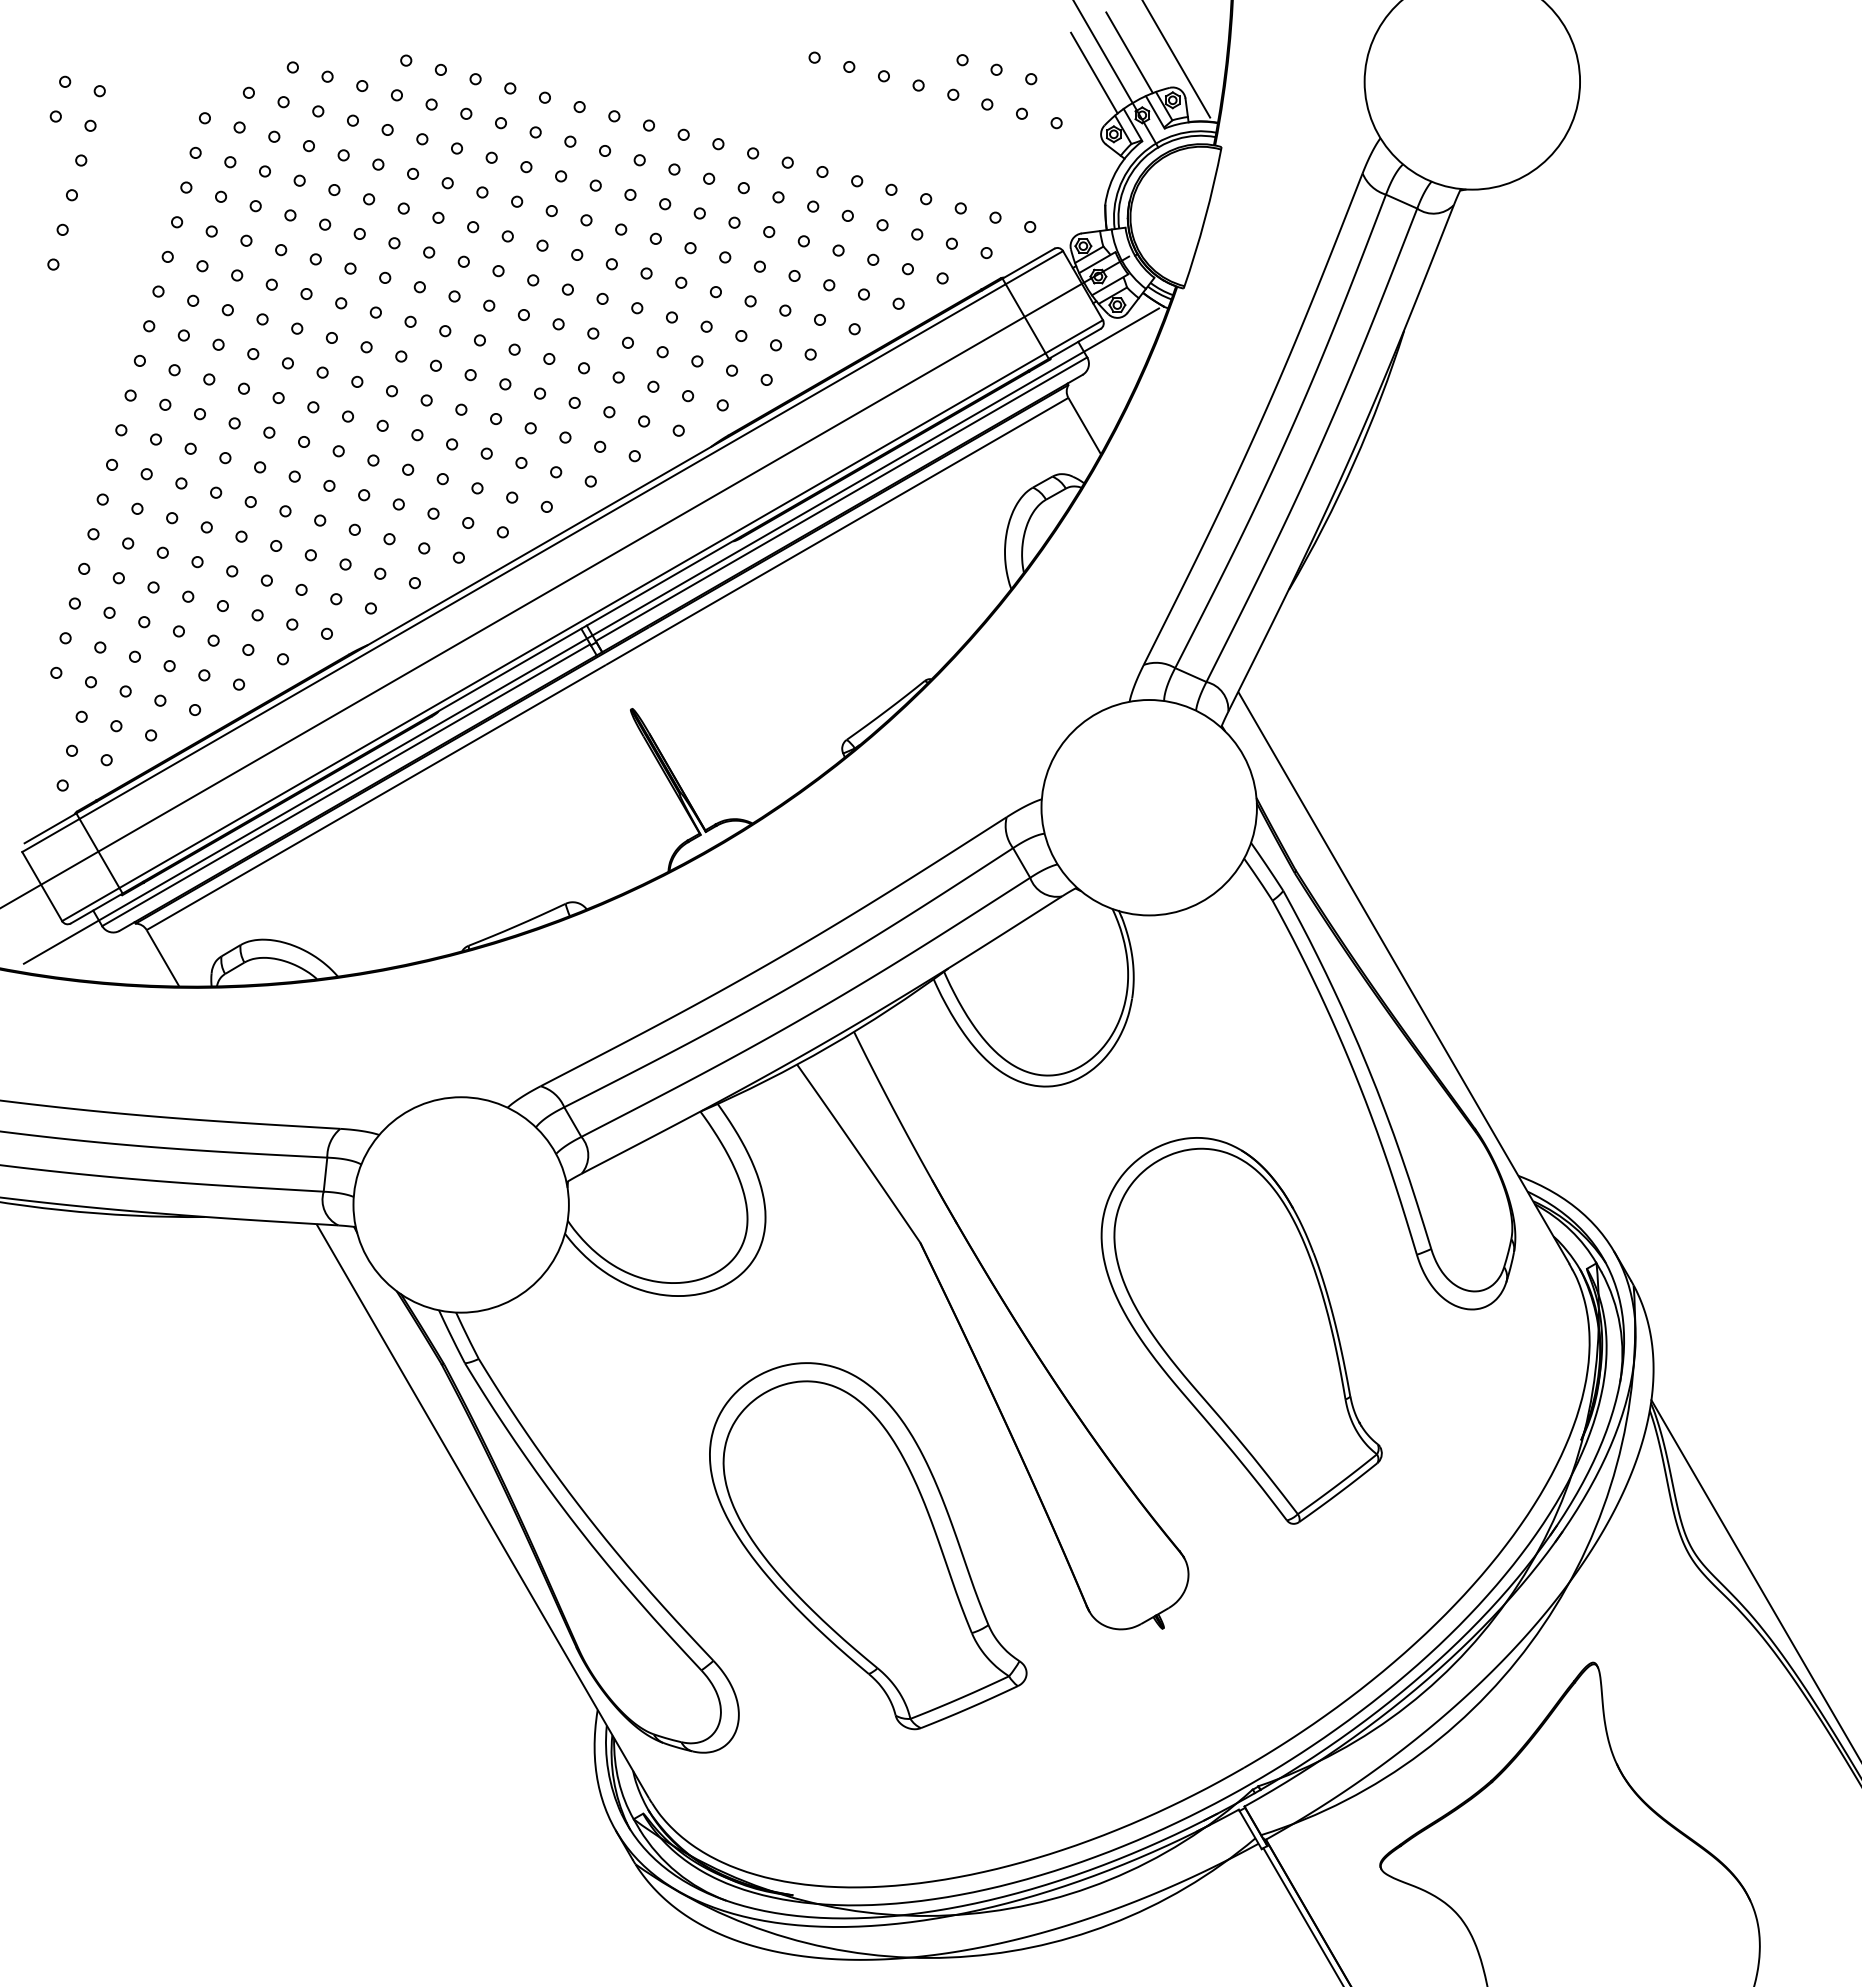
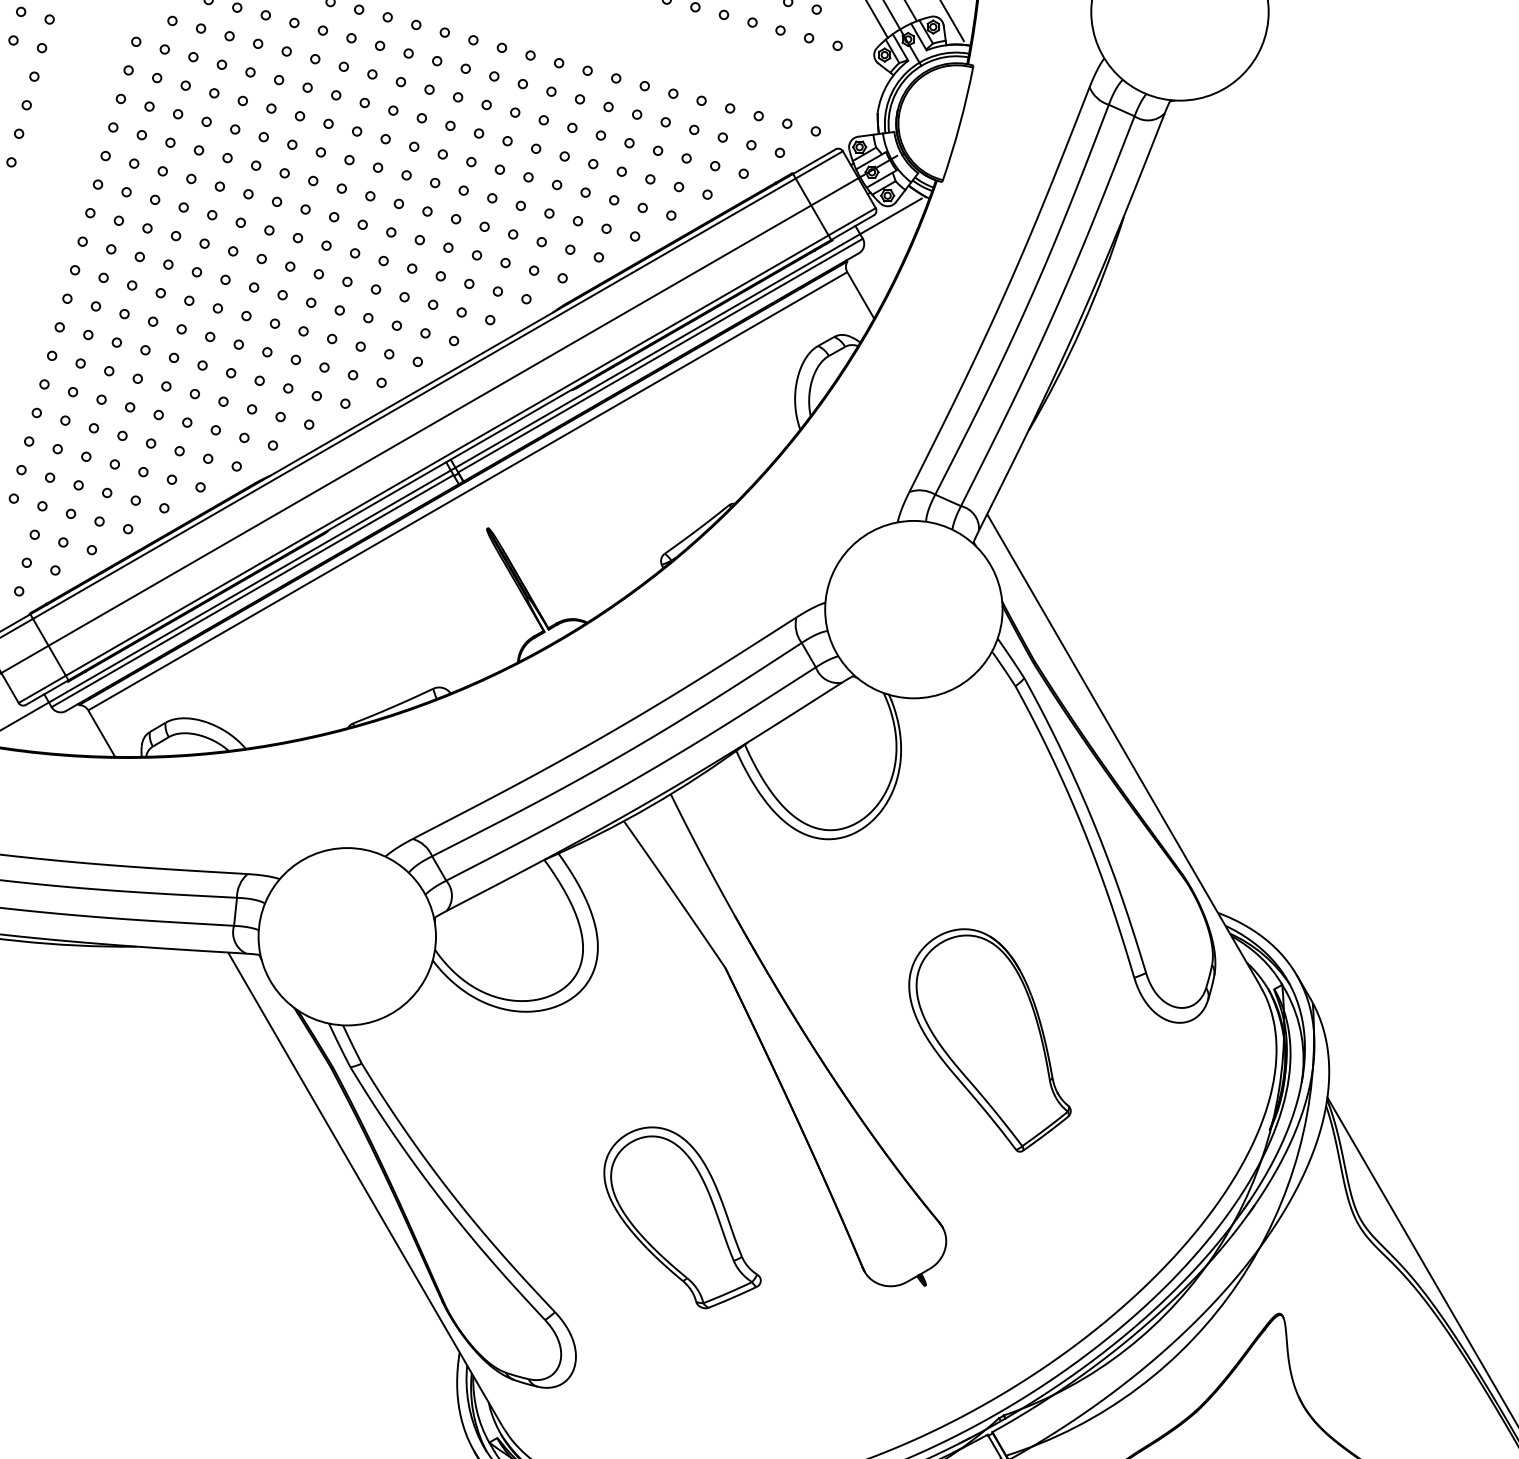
part: (1241, 1330) -> (989, 1040), size x0.7
part: (868, 1546) -> (682, 1218), size x0.6

